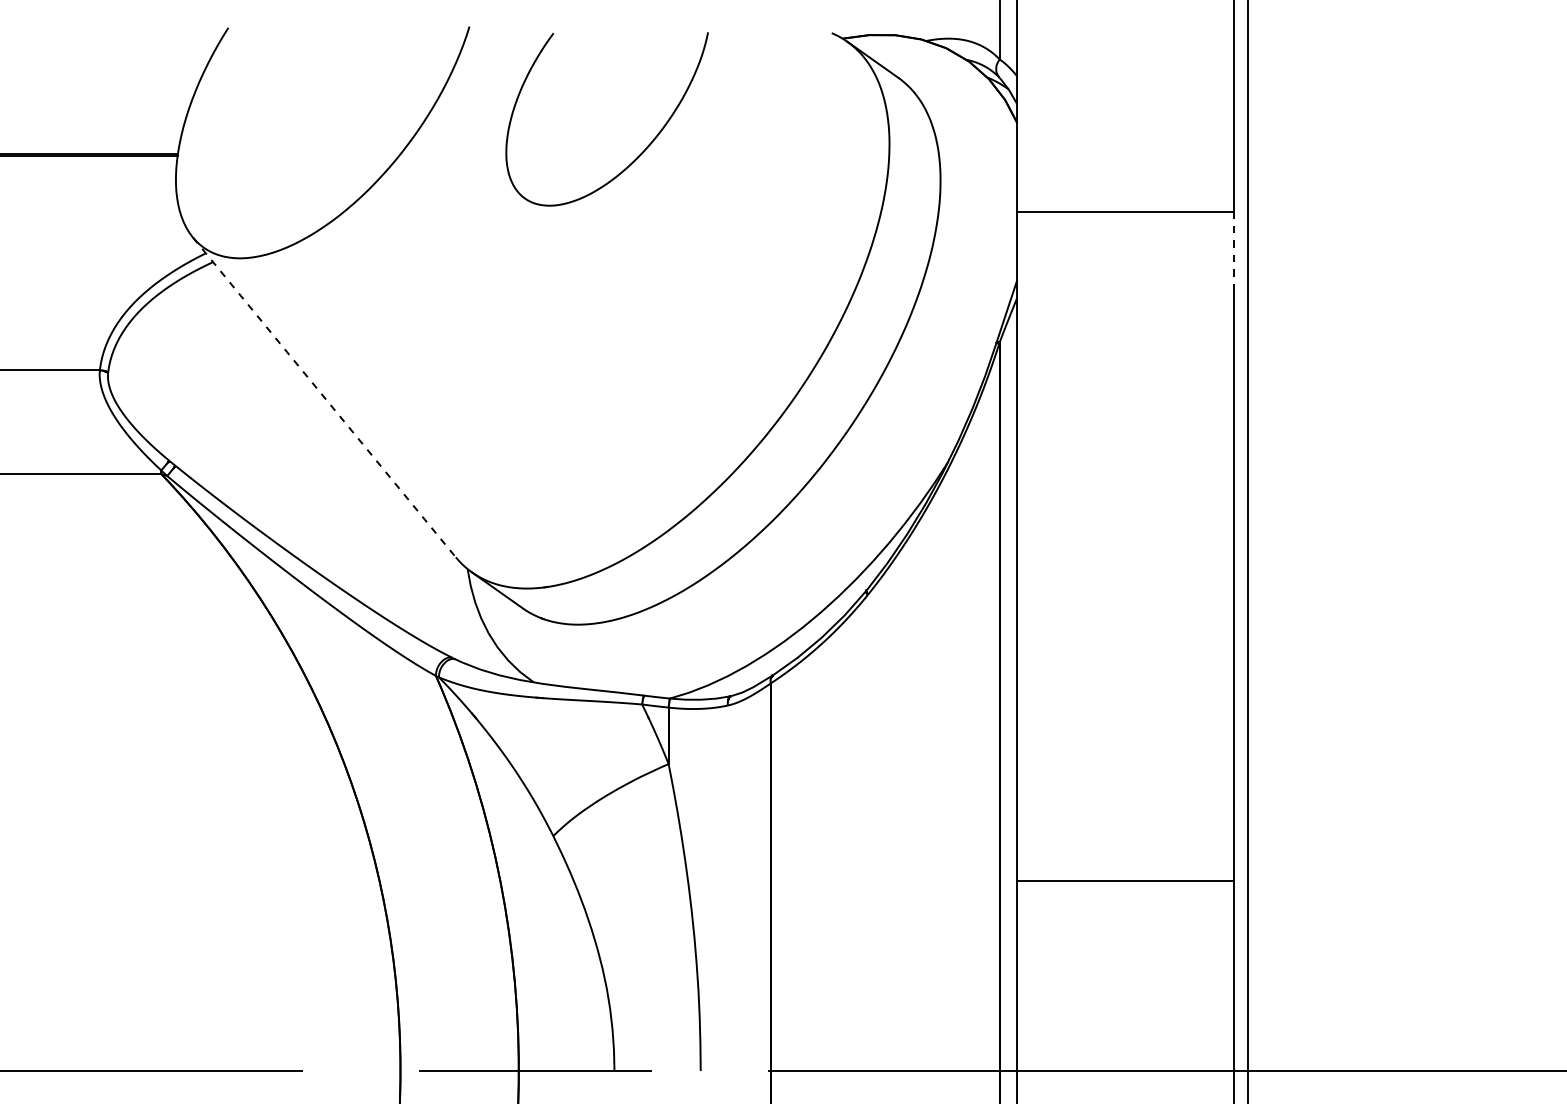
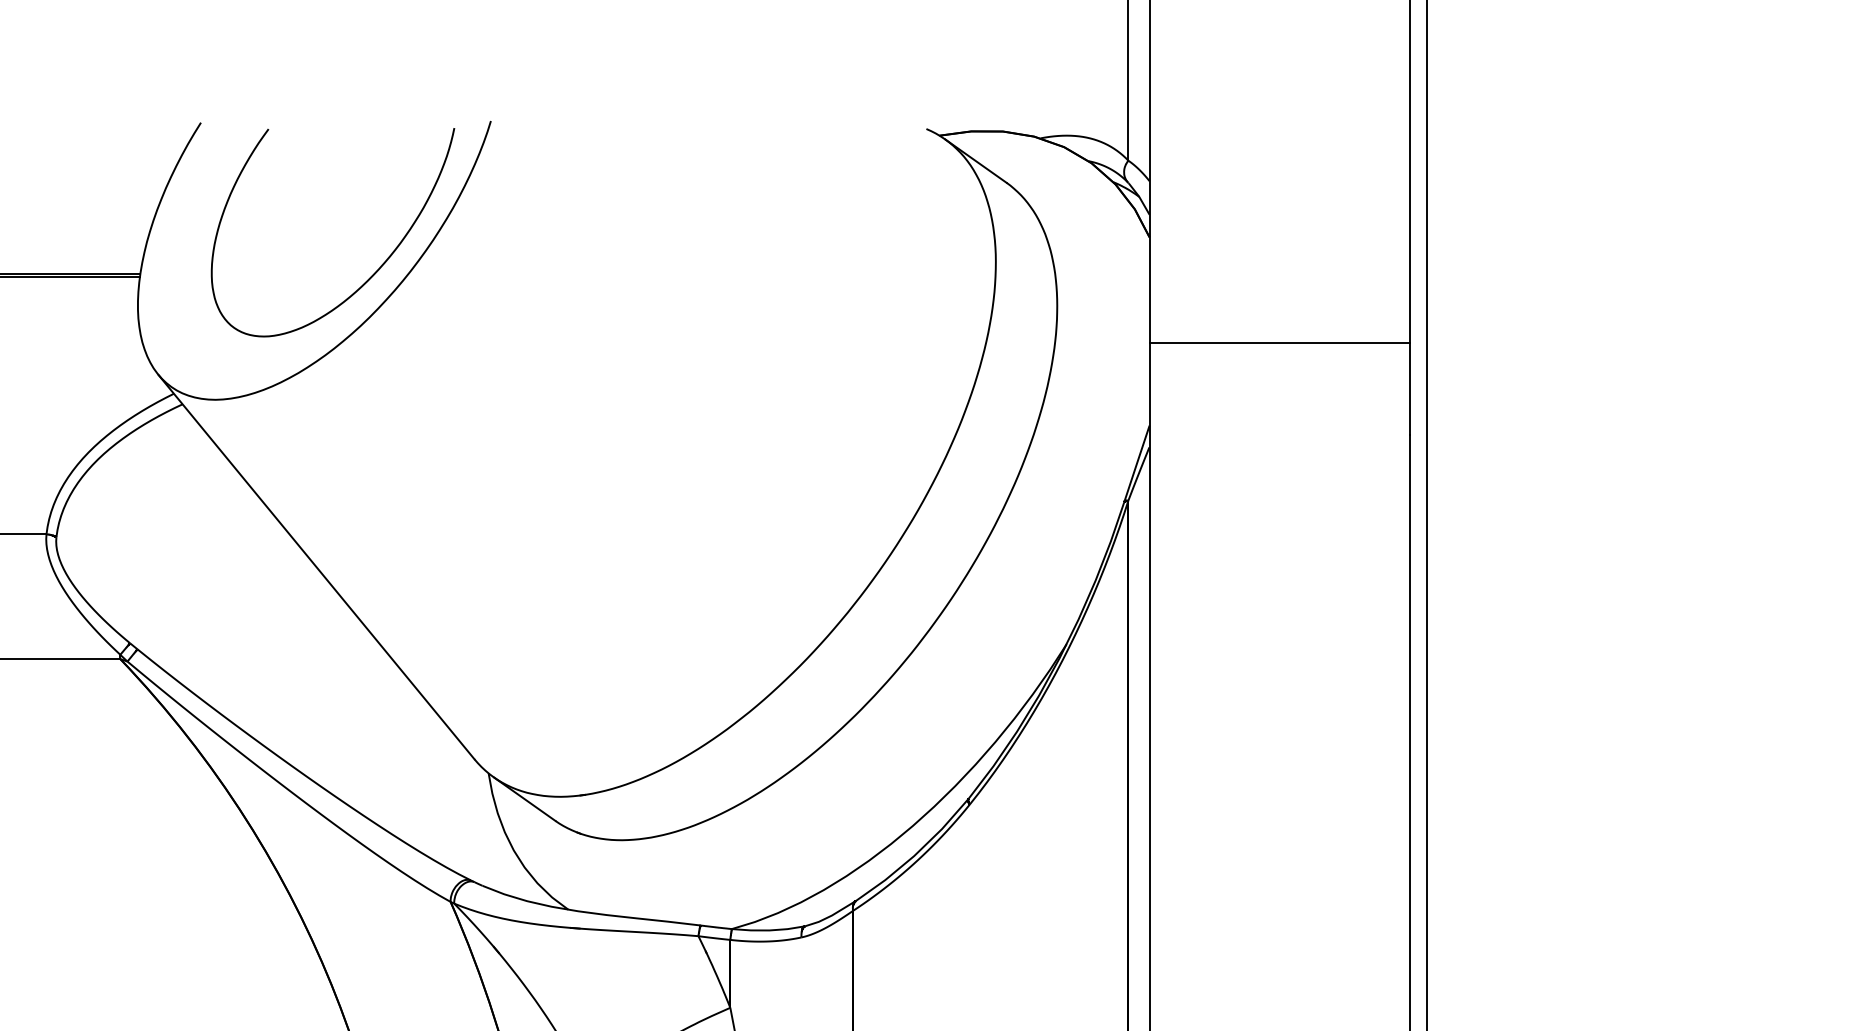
curve: (640, 153) -> (373, 273), moved
line: (1234, 249) -> (1410, 389), dashed -> solid
line: (324, 397) -> (316, 567), dashed -> solid

